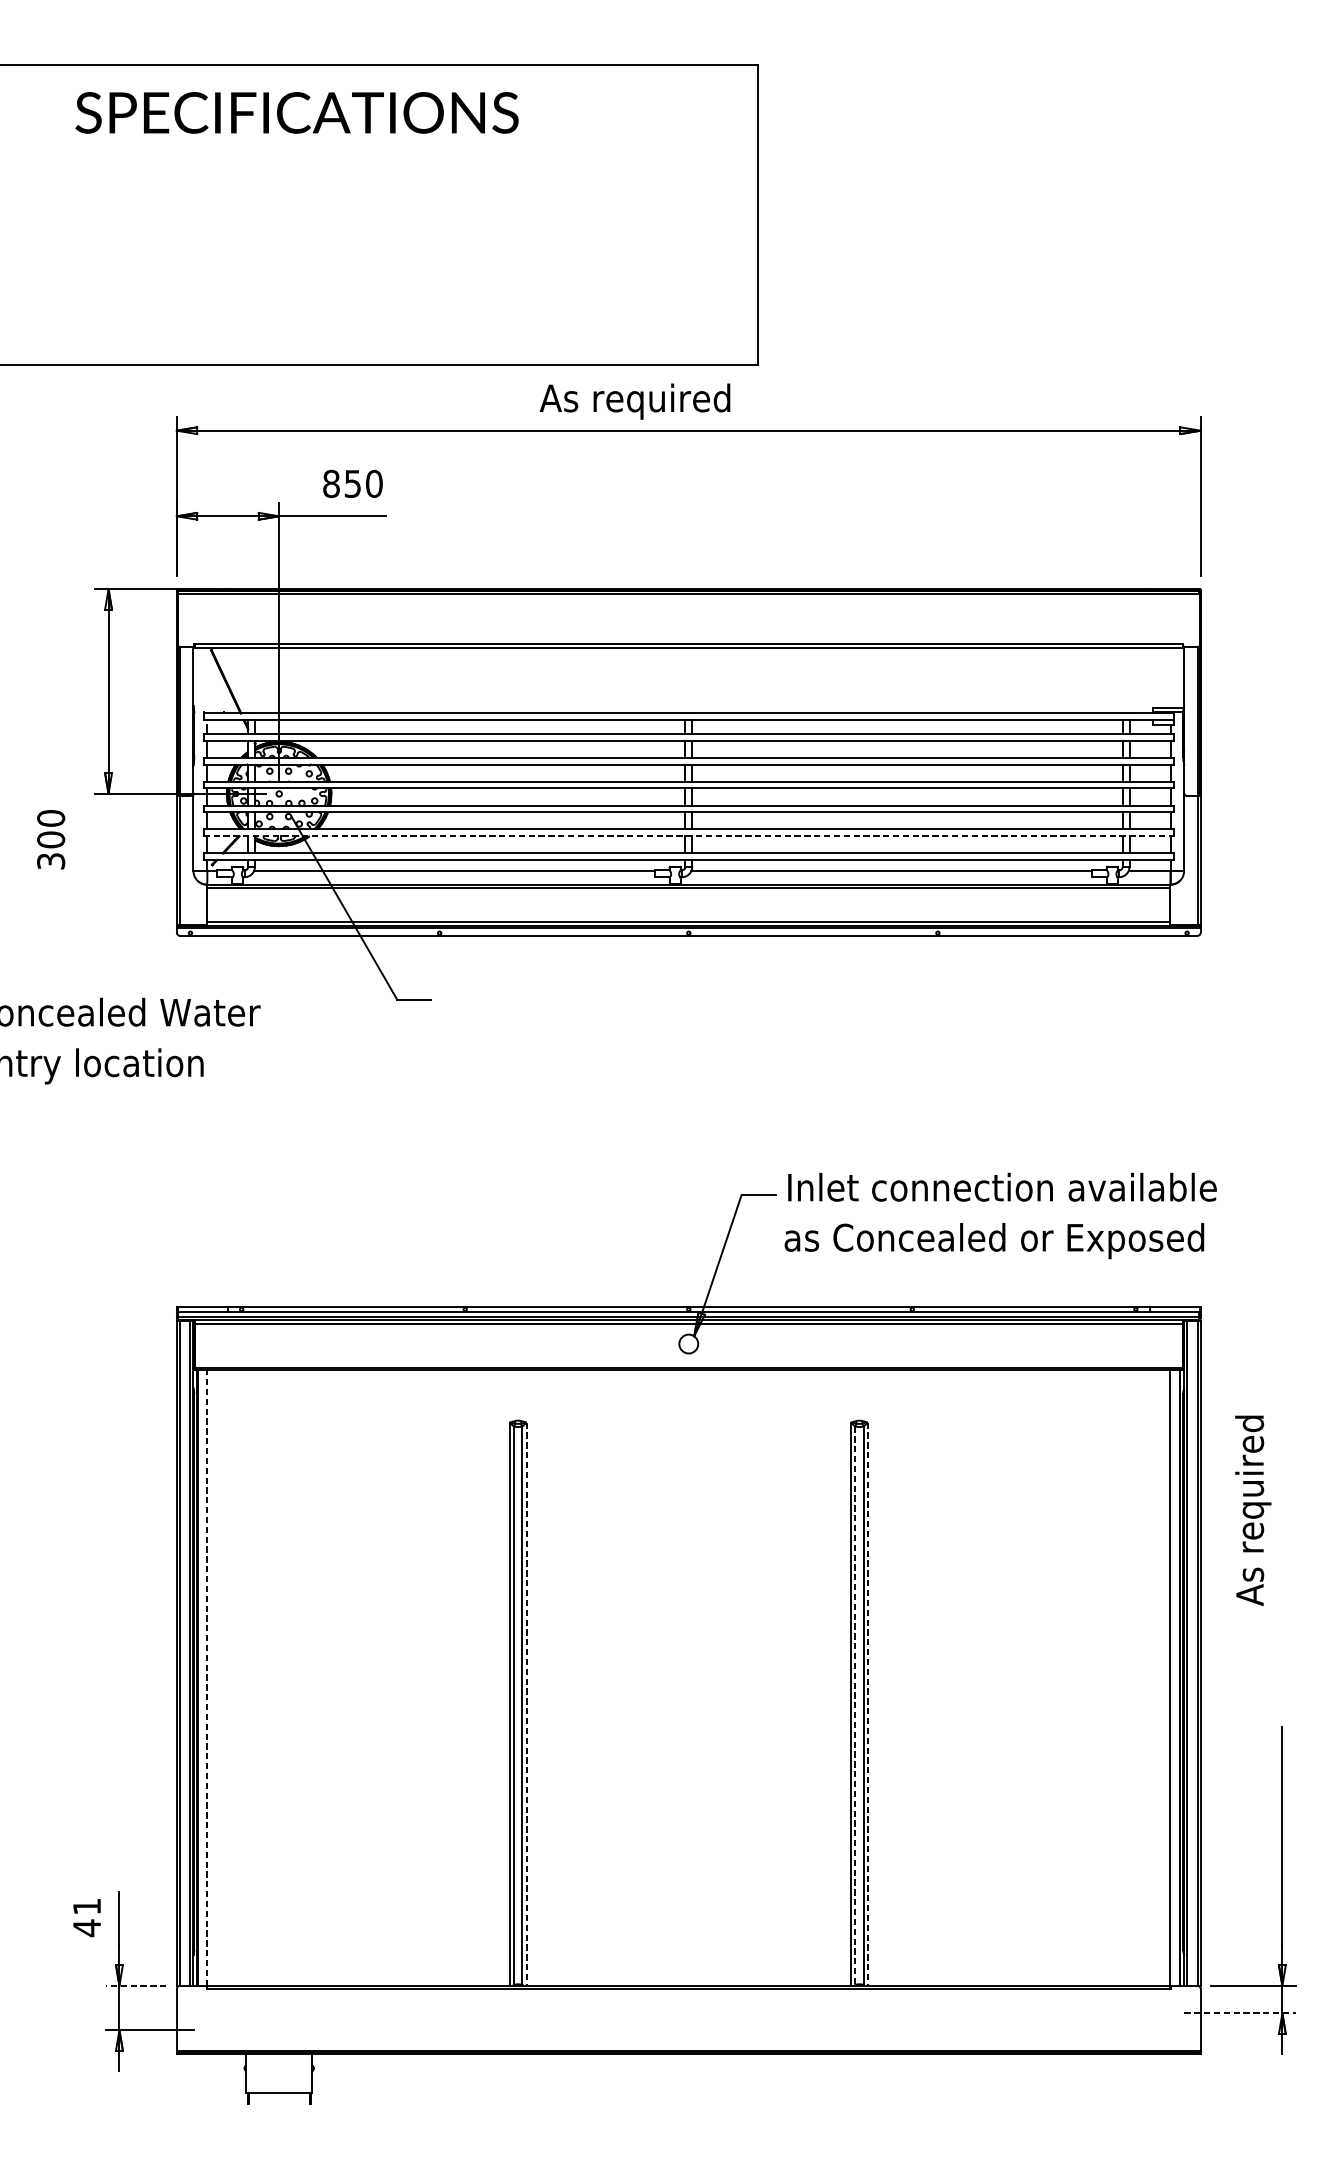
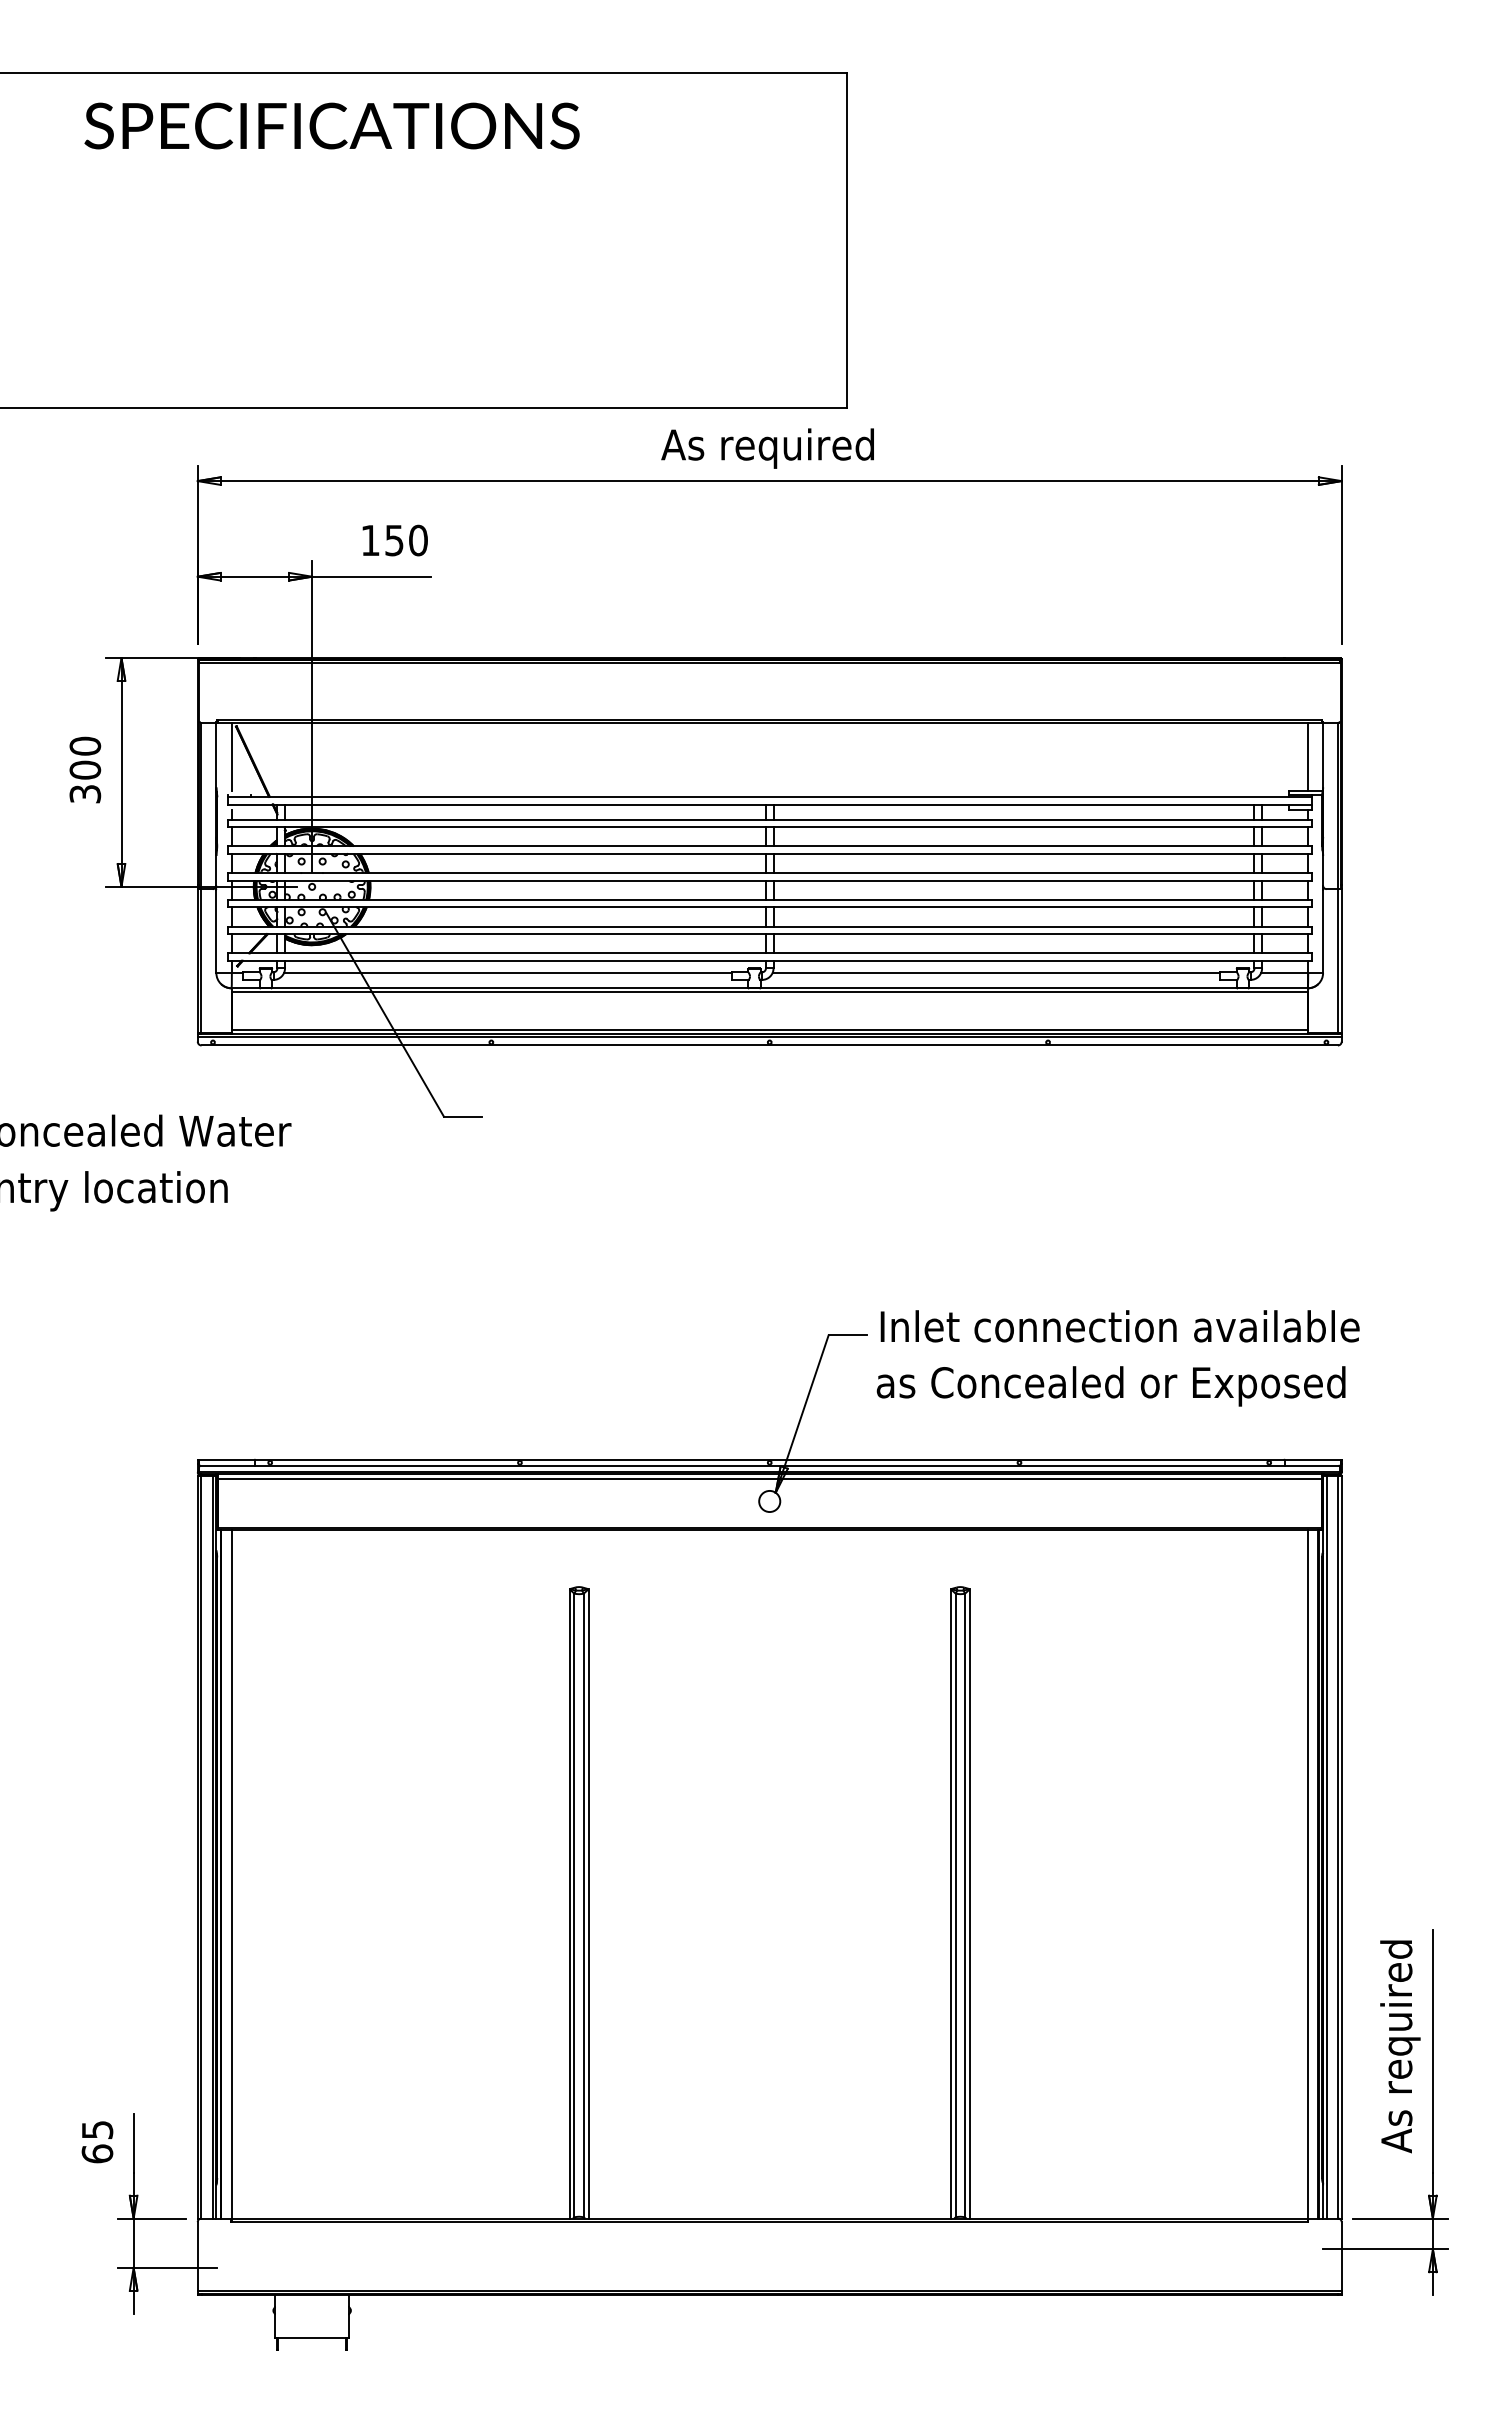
text: (634, 401) -> (767, 448), moved
text: (331, 483) -> (370, 540), 850 -> 150
line: (207, 677) -> (231, 756), added
line: (1171, 677) -> (1308, 756), added
line: (688, 836) -> (769, 934), dashed -> solid
text: (51, 839) -> (85, 769), moved
text: (1253, 1510) -> (1400, 2046), moved
line: (207, 1677) -> (231, 1873), dashed -> solid
line: (526, 1703) -> (588, 1903), dashed -> solid
line: (867, 1703) -> (969, 1903), dashed -> solid
line: (855, 1705) -> (955, 1905), dashed -> solid
text: (87, 1917) -> (97, 2142), 41 -> 65
line: (136, 1985) -> (152, 2218), dashed -> solid
line: (1240, 2013) -> (1386, 2249), dashed -> solid

